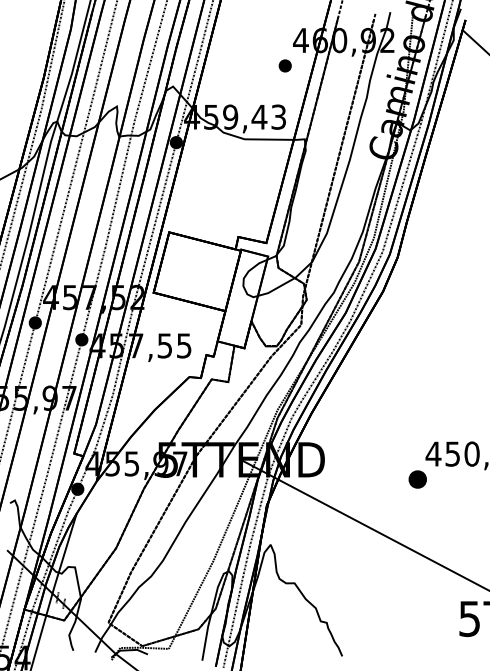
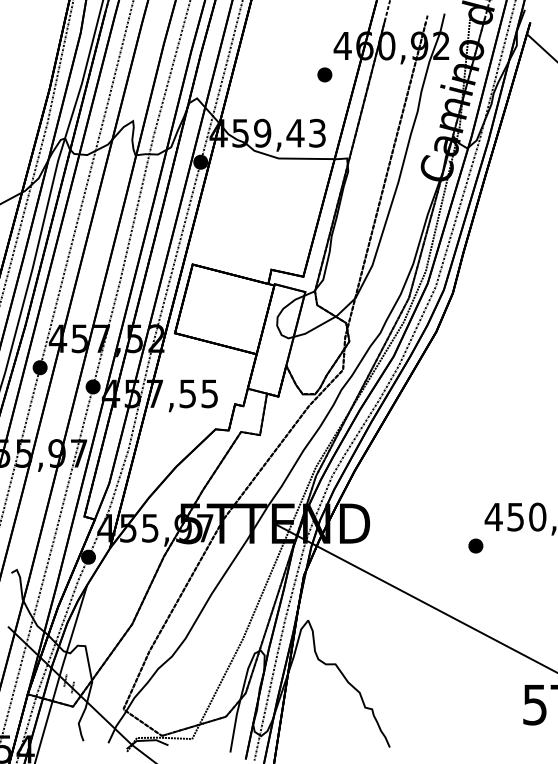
part: (417, 479) -> (475, 545), size x0.71

